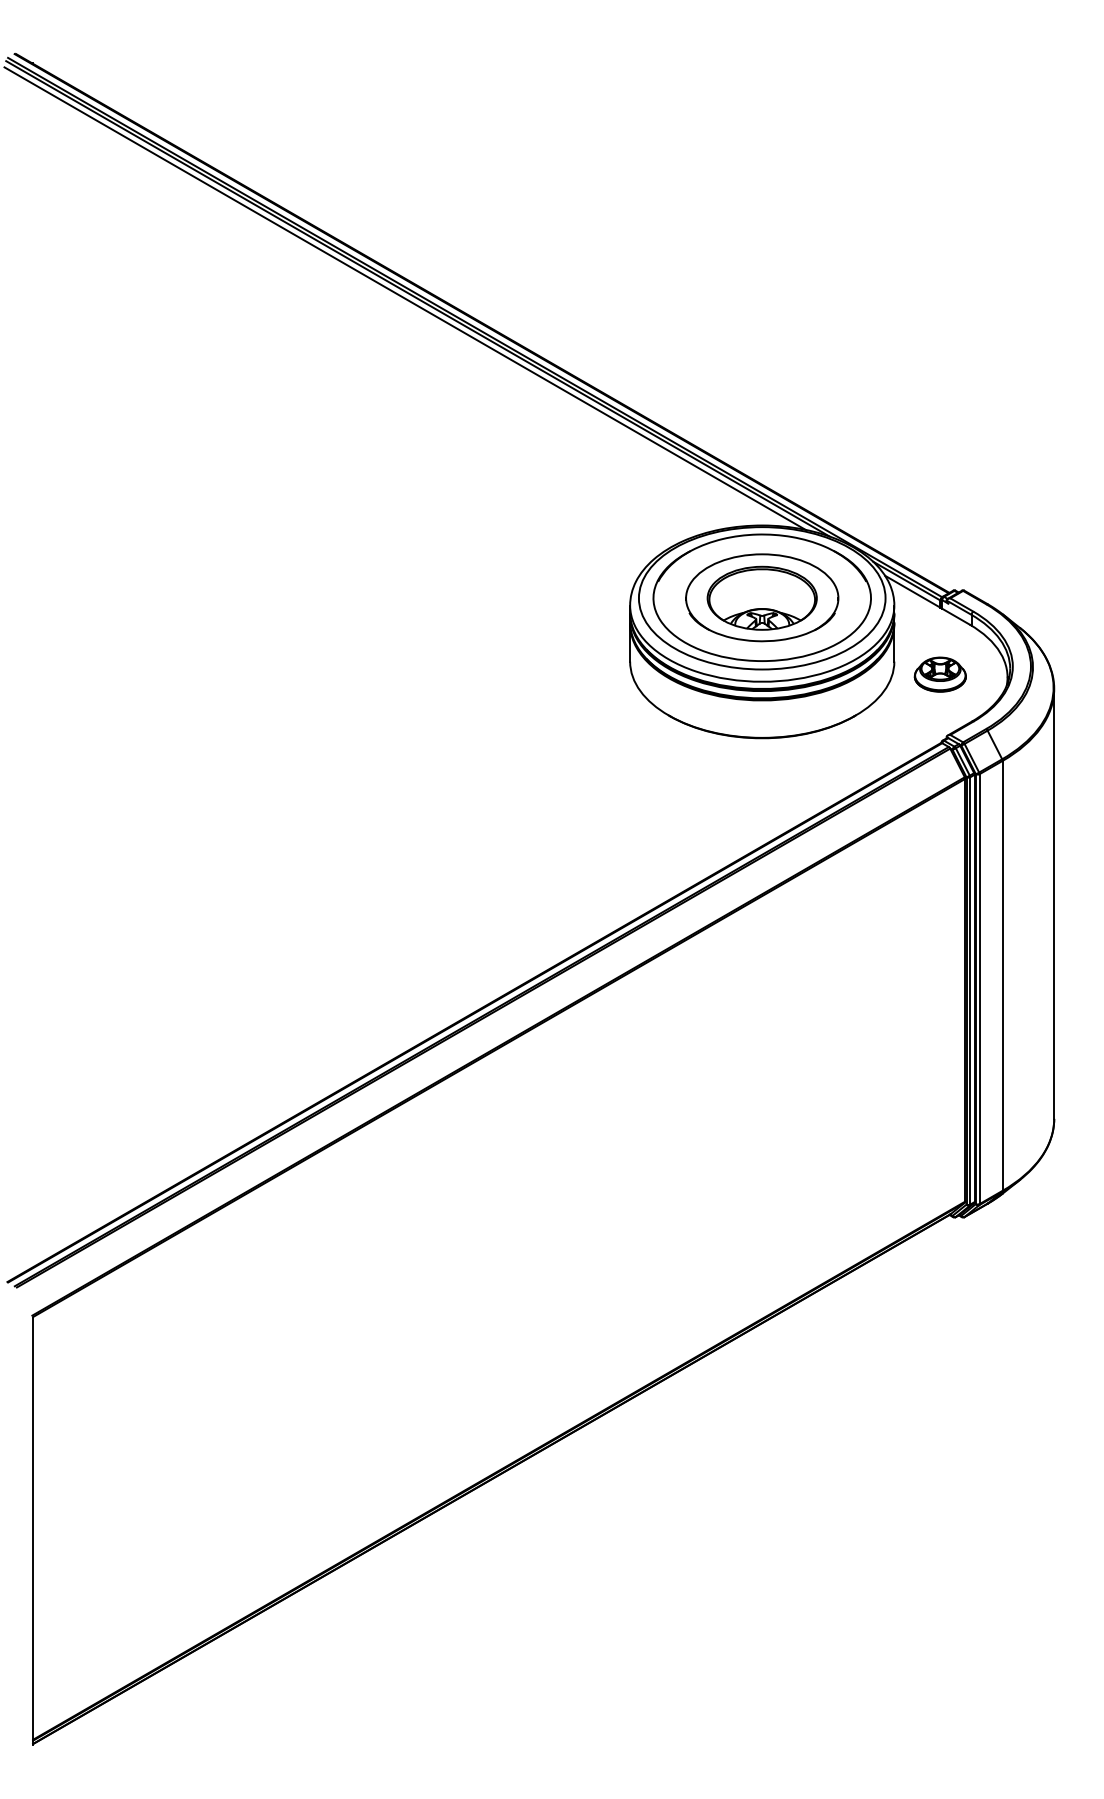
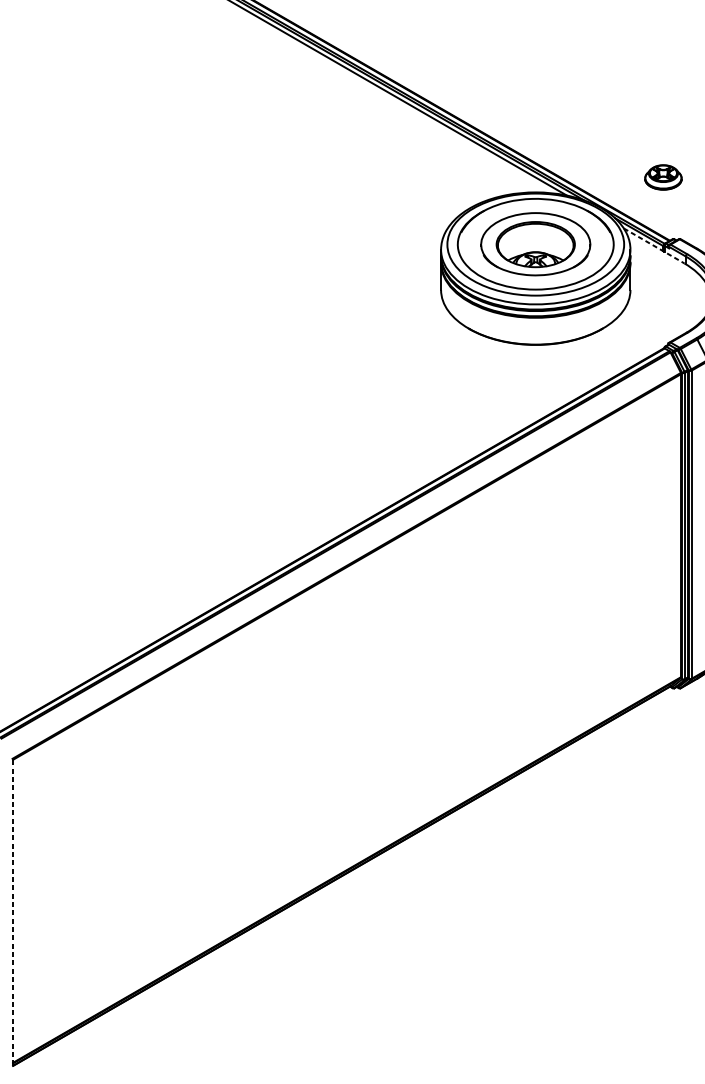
line: (927, 600) -> (654, 246), solid -> dashed
part: (939, 674) -> (662, 177), moved
line: (33, 1531) -> (13, 913), solid -> dashed

